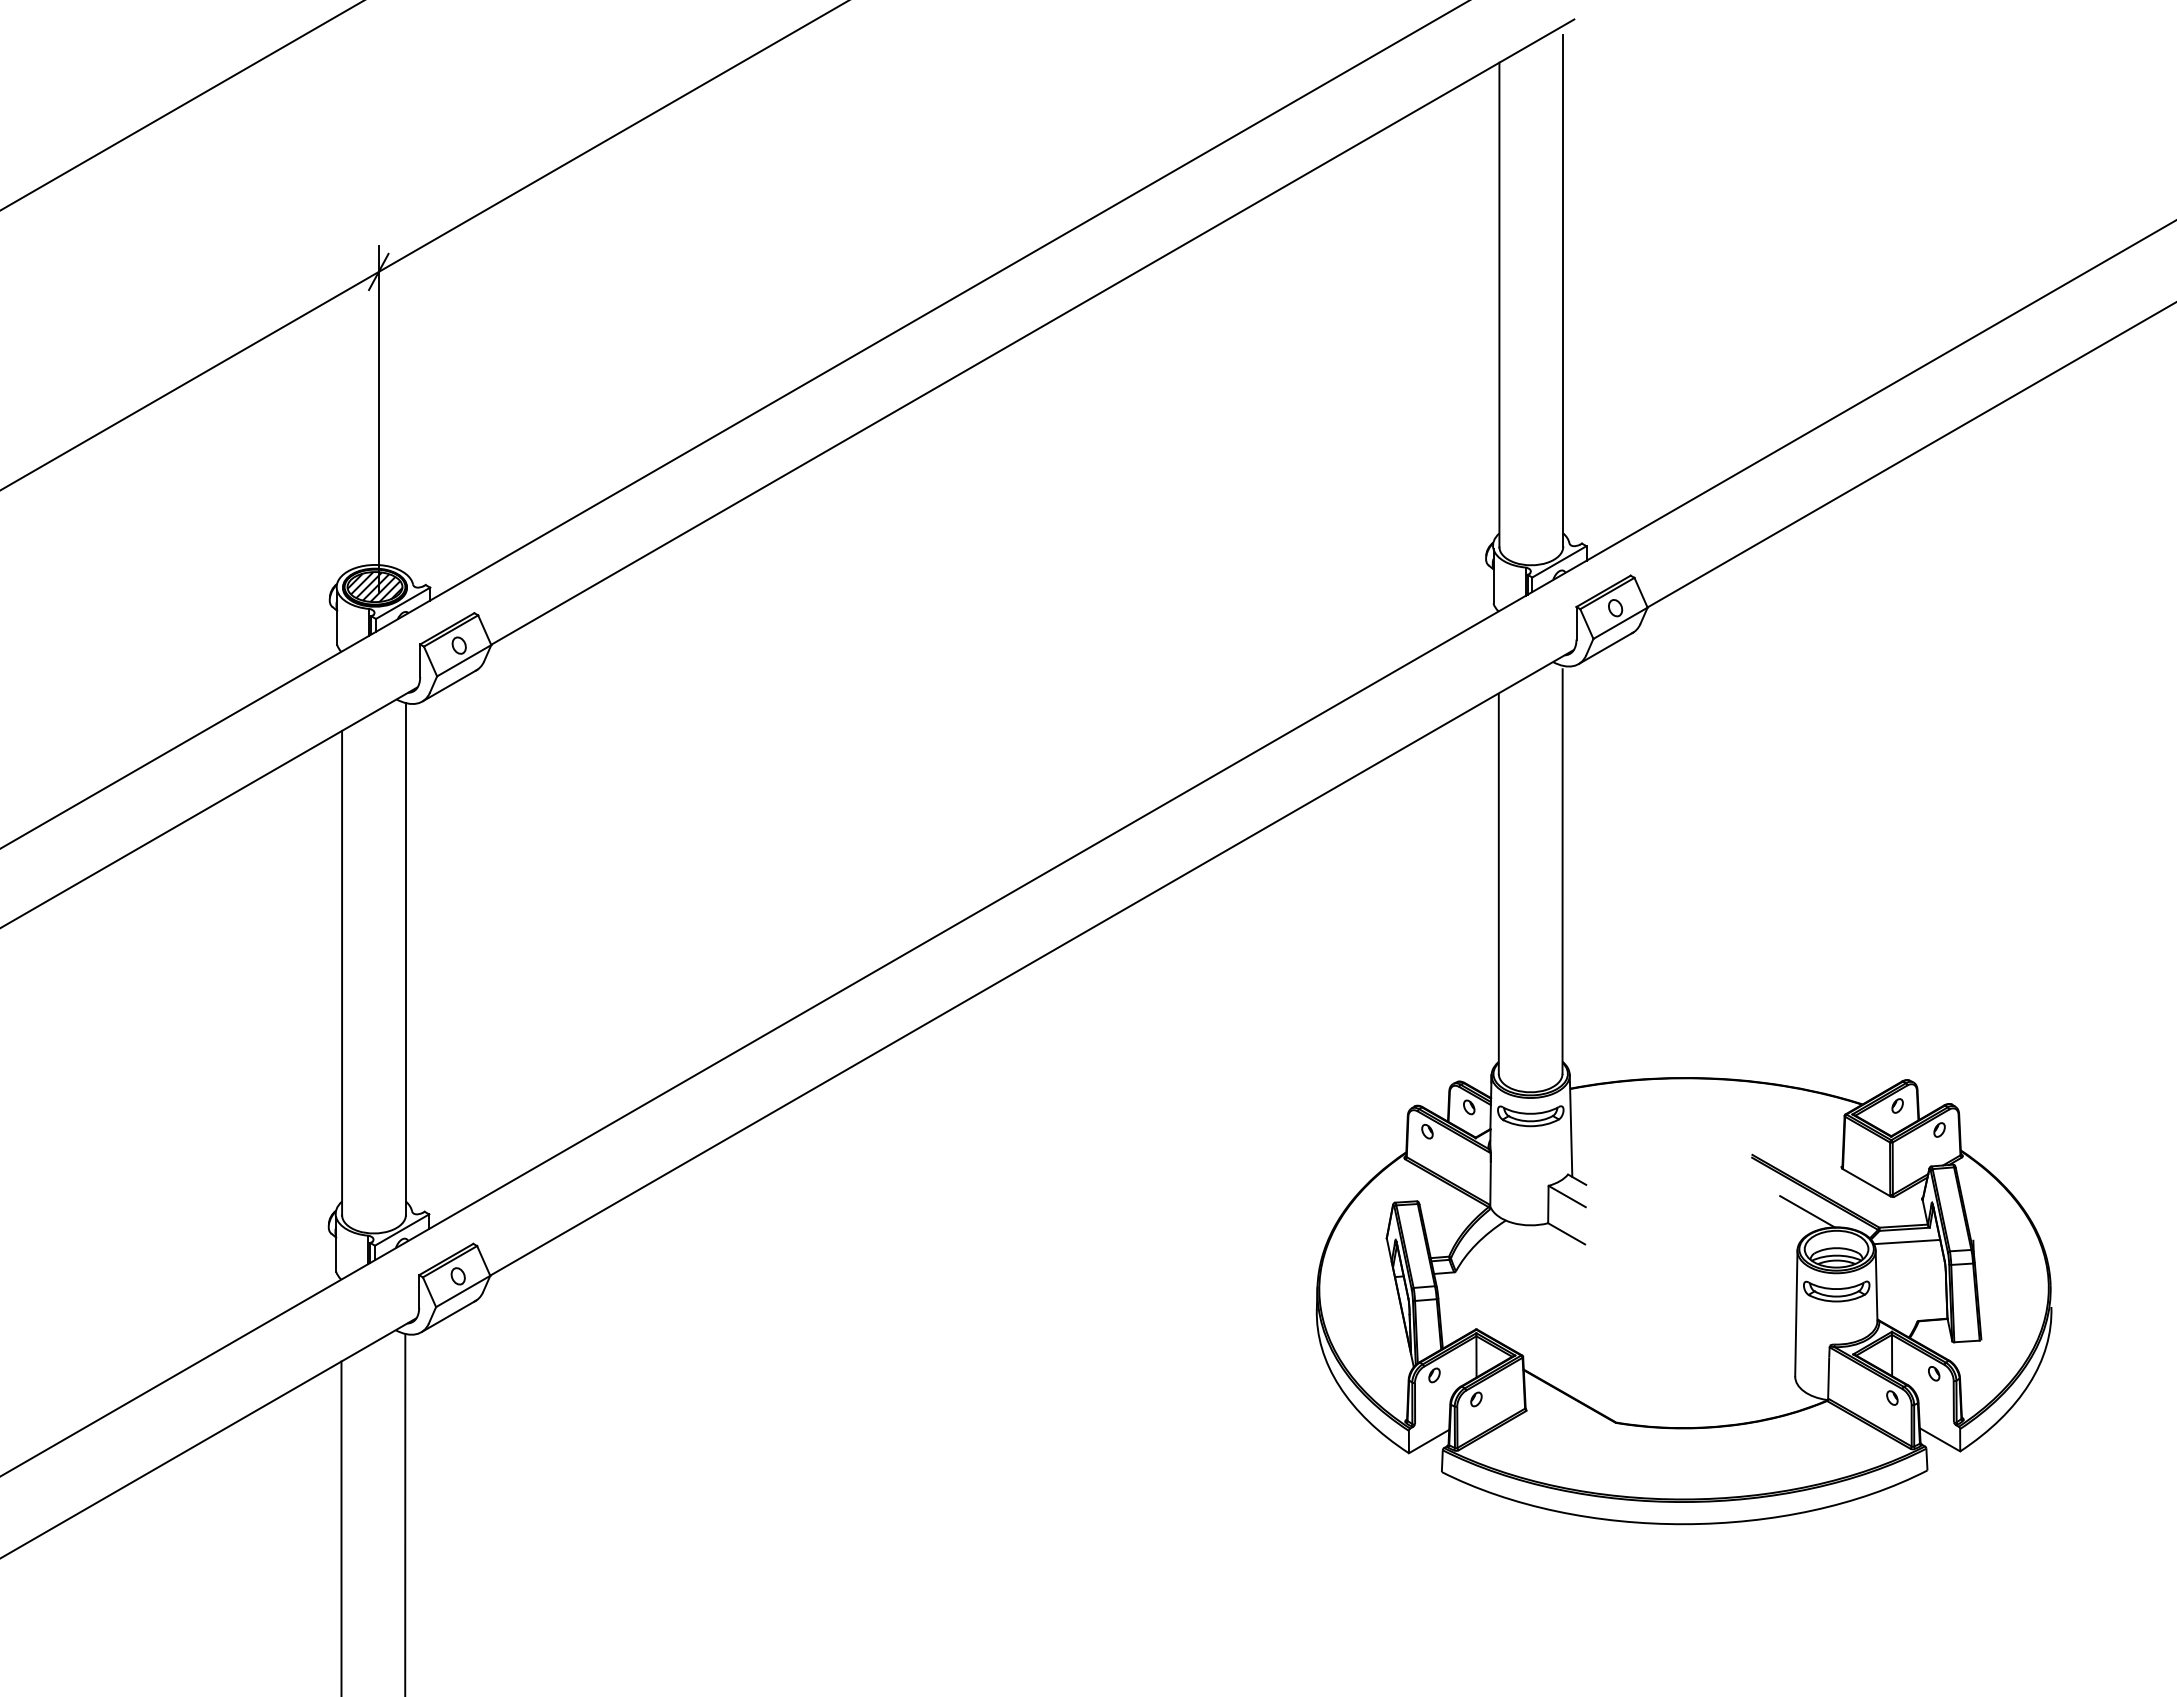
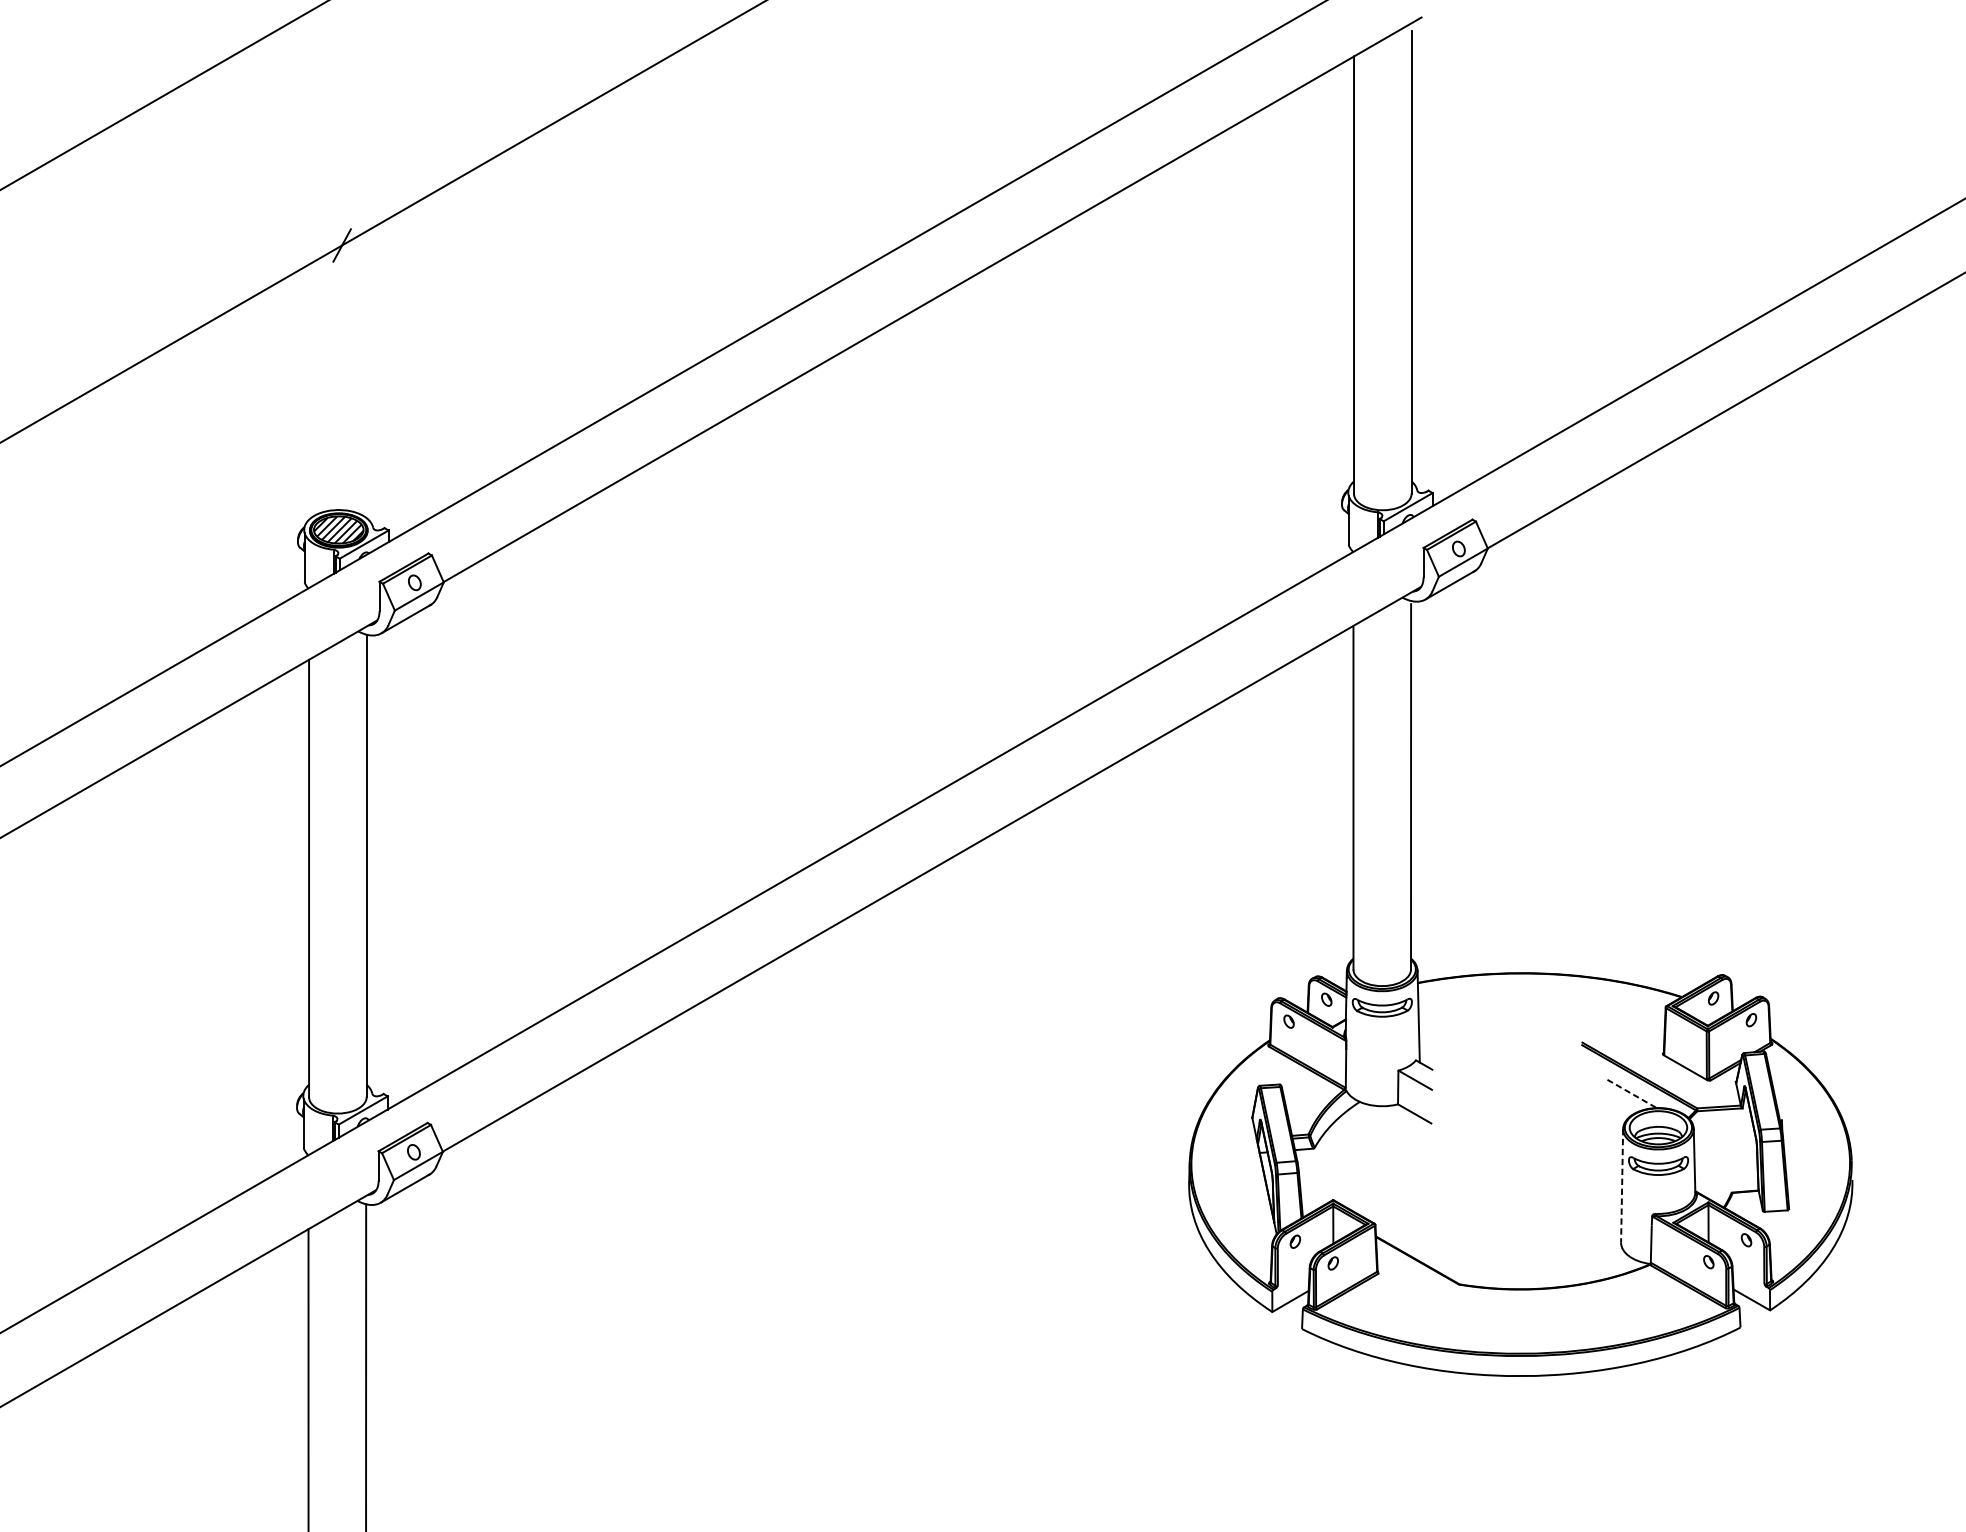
line: (378, 418) -> (341, 377), removed
line: (1807, 1211) -> (1632, 1093), solid -> dashed
line: (1907, 1241) -> (1722, 1120), removed
line: (1796, 1313) -> (1622, 1185), solid -> dashed

